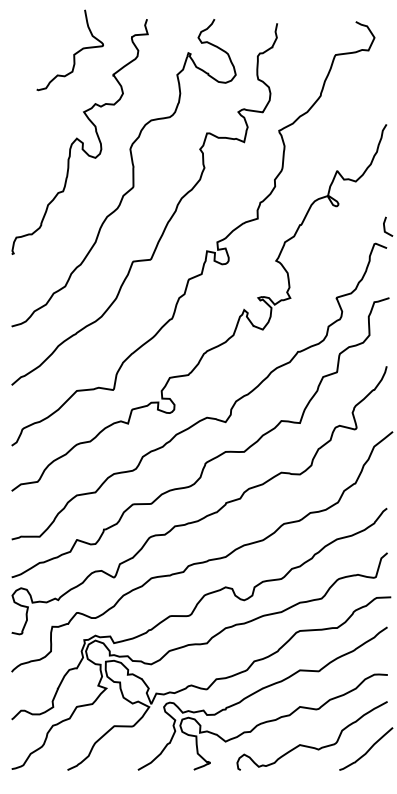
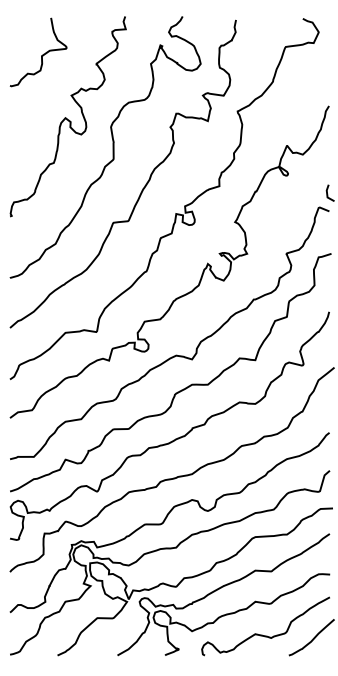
curve: (73, 54) -> (41, 55), moved

